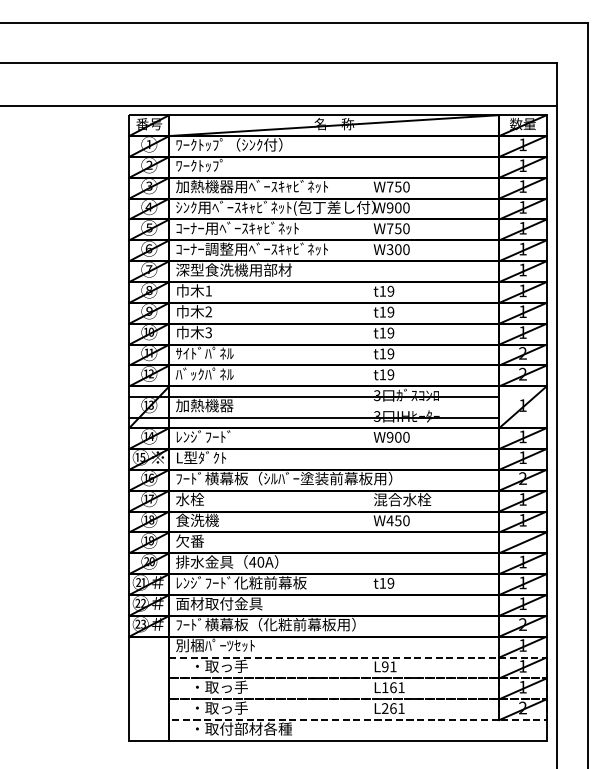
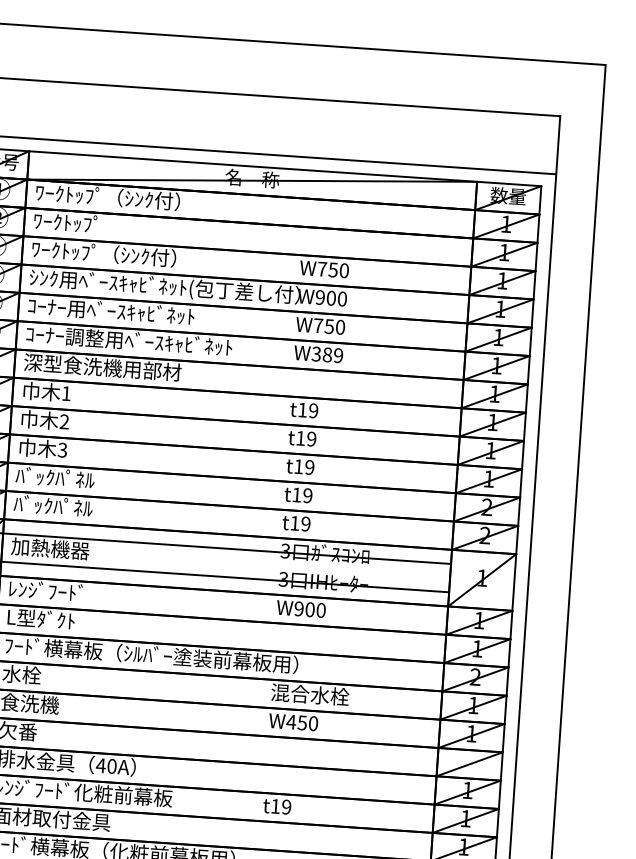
text: (251, 186) -> (134, 255), 加熱機器用ﾍﾞｰｽｷｬﾋﾞﾈｯﾄ -> ﾜｰｸﾄｯﾌﾟ（ｼﾝｸ付）
text: (402, 249) -> (333, 355), W300 -> W389
text: (189, 352) -> (34, 475), ｻｲﾄﾞﾊﾟﾈﾙ -> ﾊﾞｯｸﾊﾟﾈﾙ

